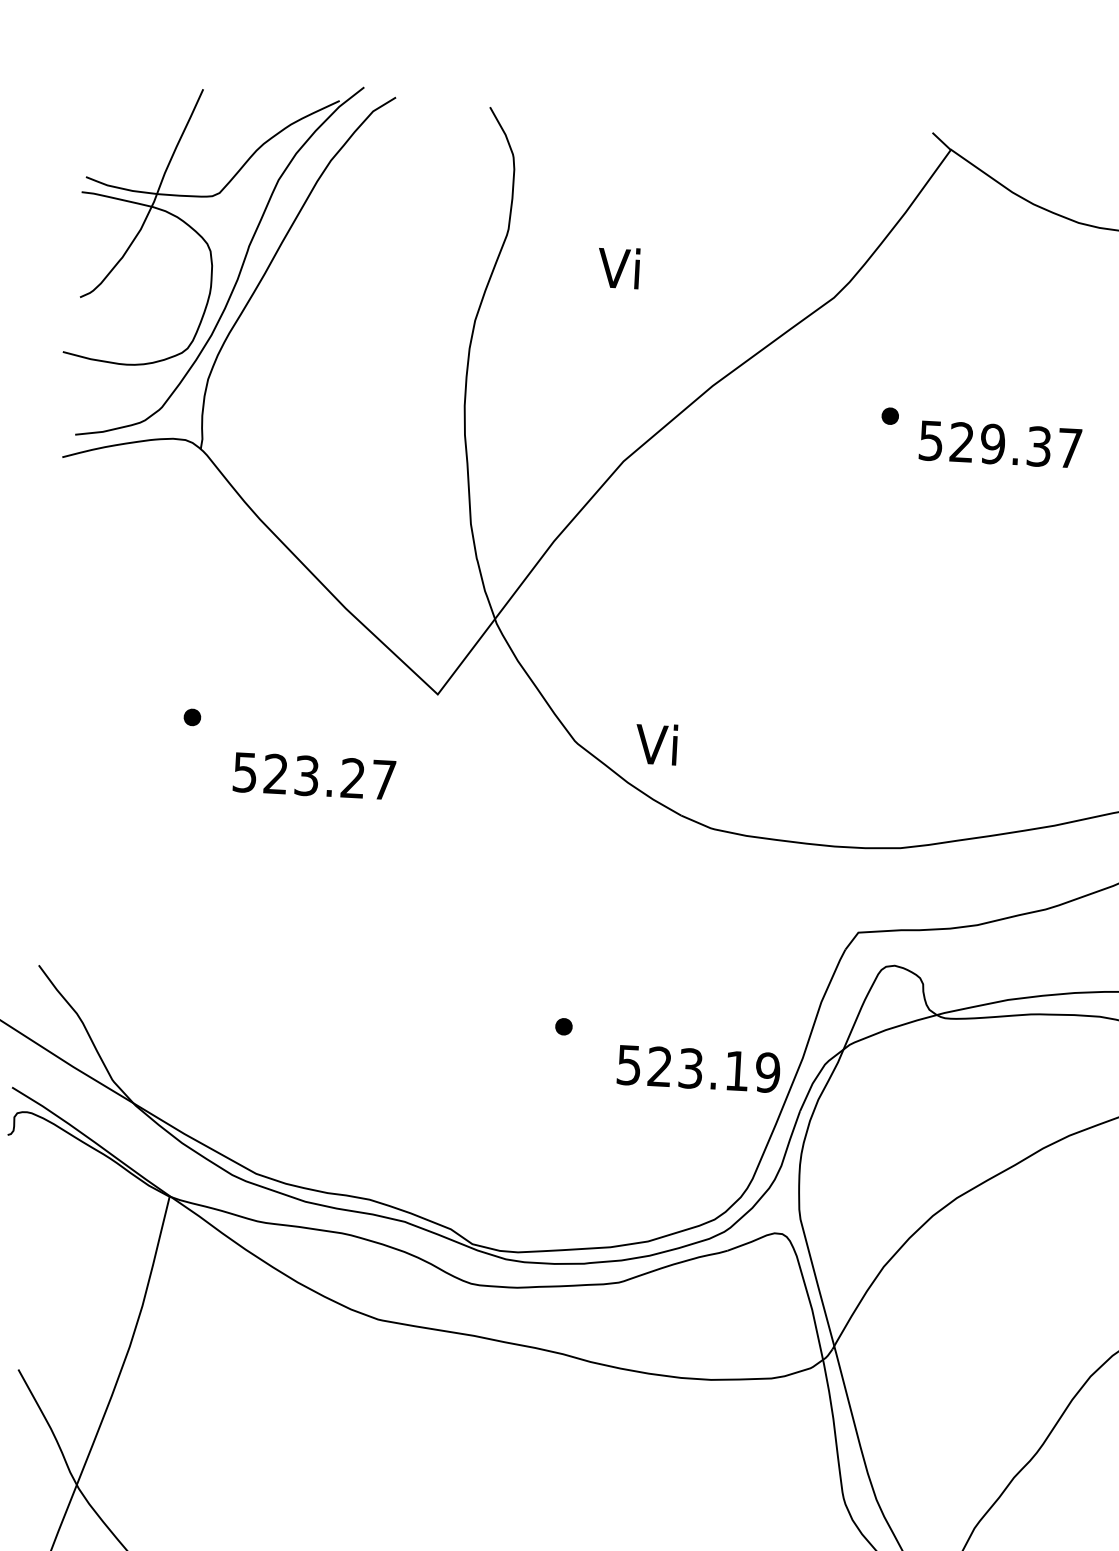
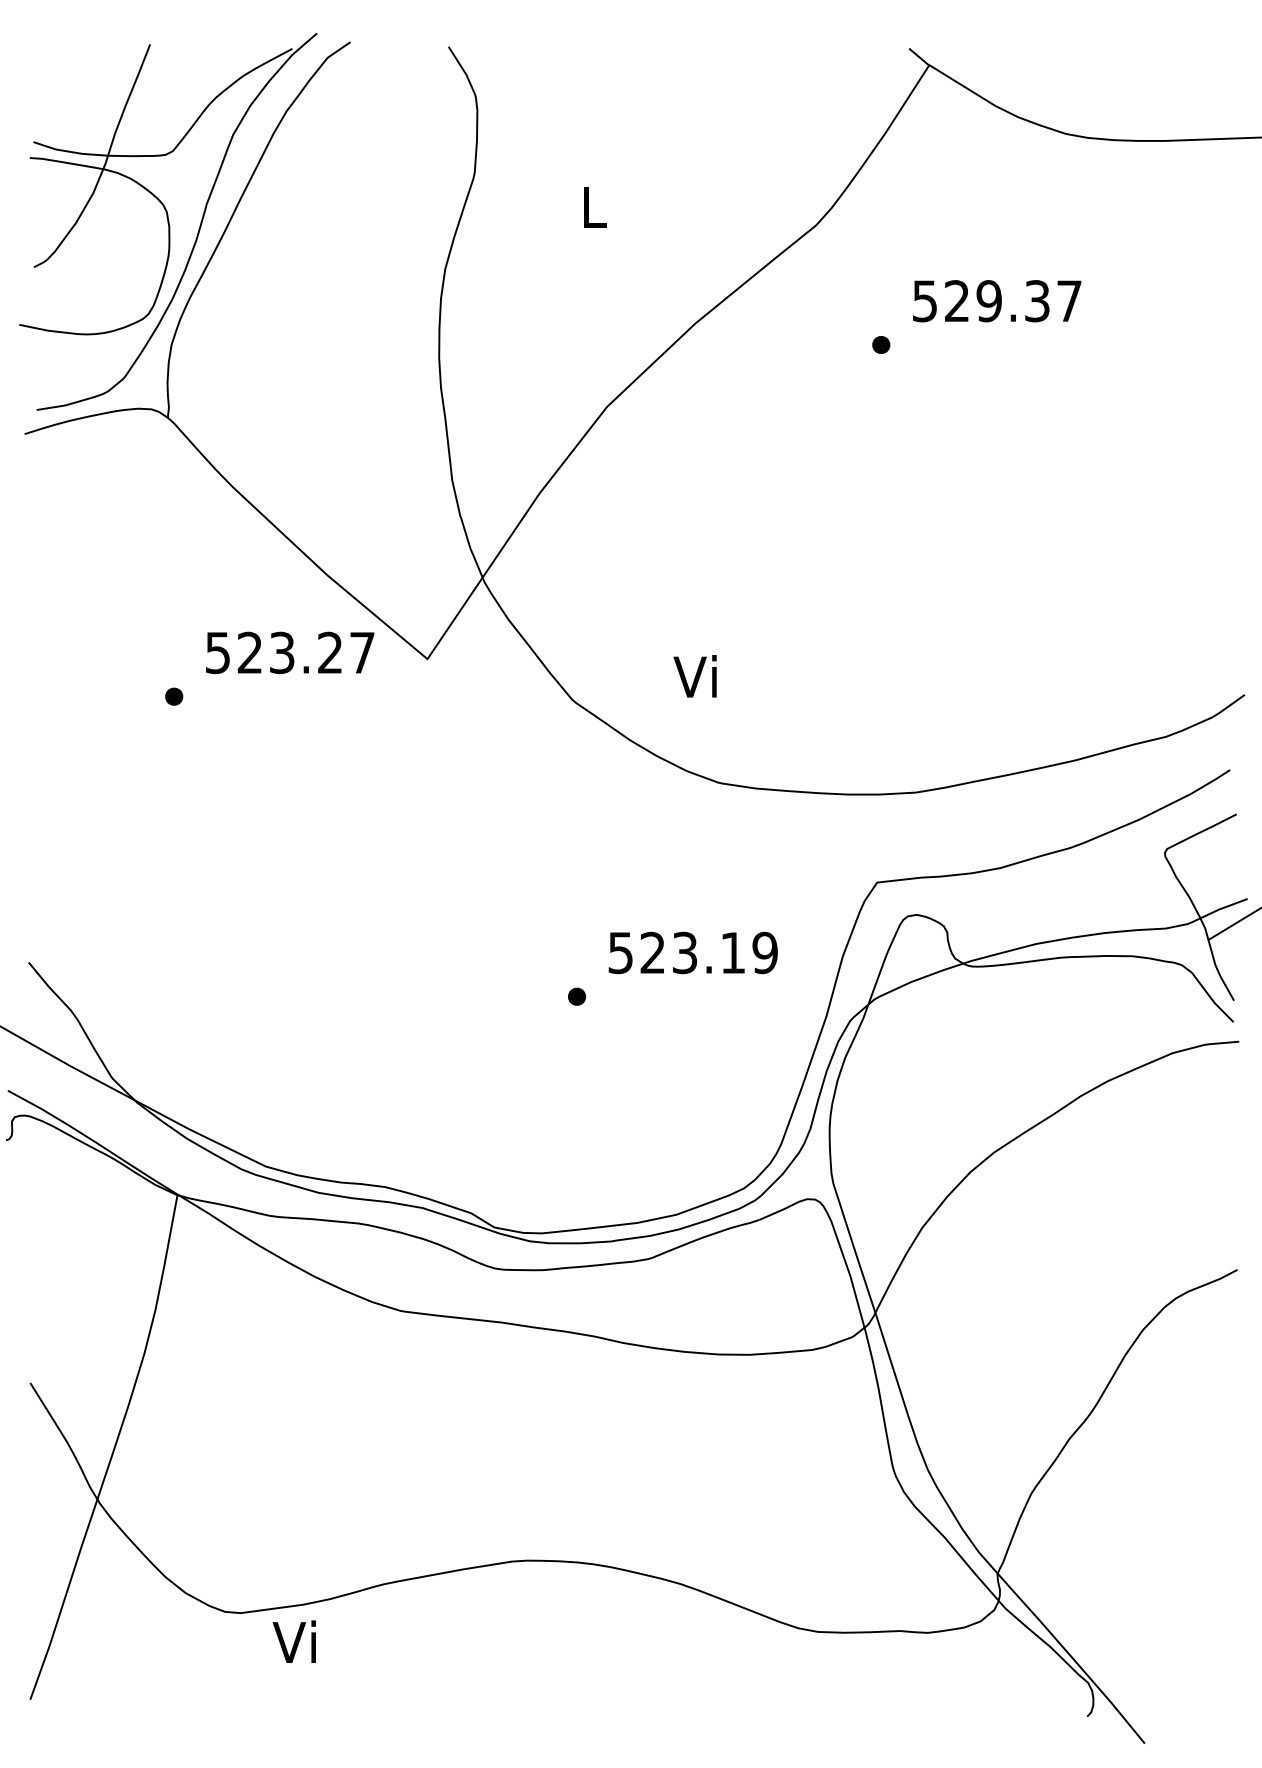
text: (618, 267) -> (590, 206), Vi -> L
text: (1000, 444) -> (997, 301), moved
text: (655, 744) -> (694, 676), moved
text: (314, 775) -> (290, 652), moved
text: (698, 1068) -> (692, 952), moved

